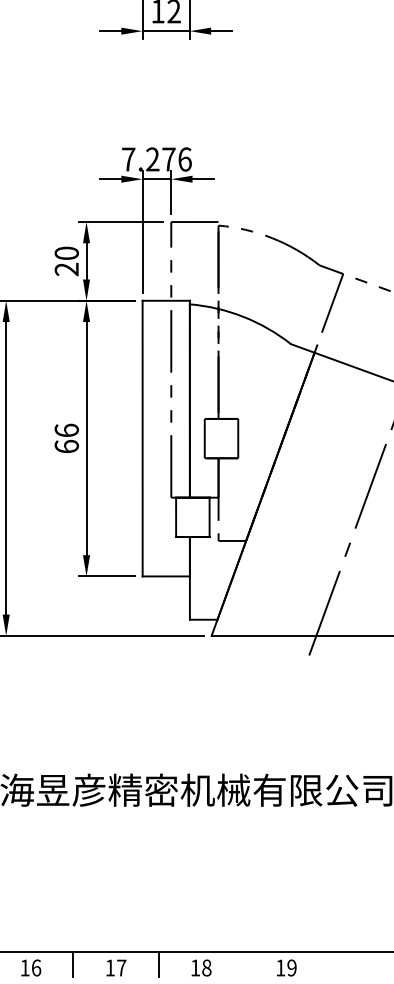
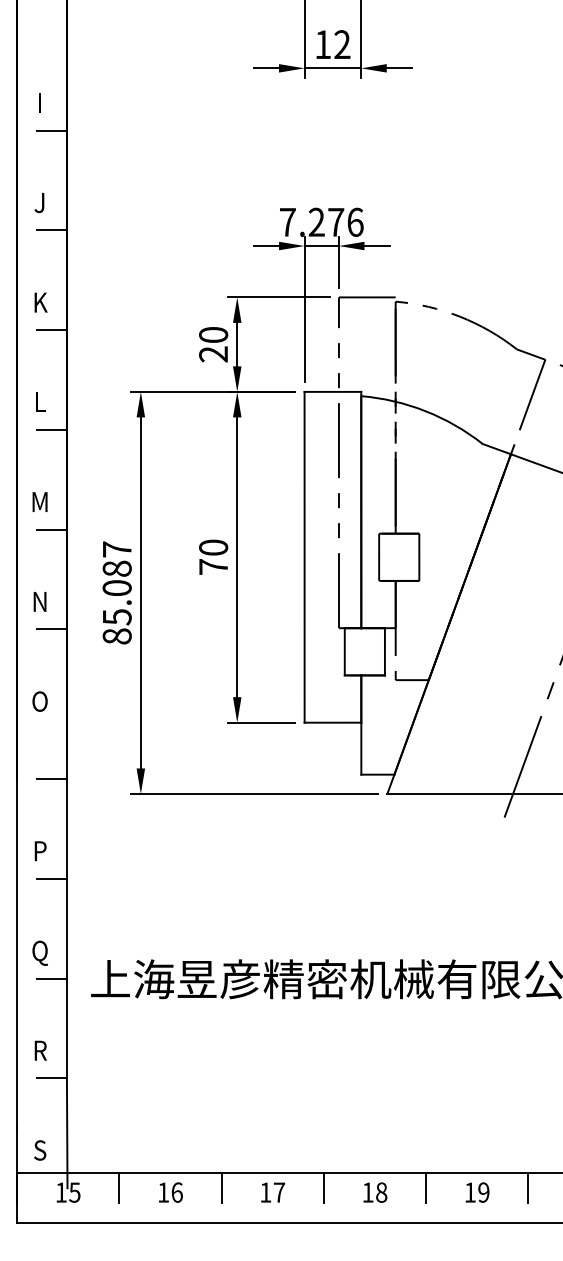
text: (66, 437) -> (213, 556), 66 -> 70
line: (244, 964) -> (426, 1188), added
line: (329, 964) -> (528, 1188), added

